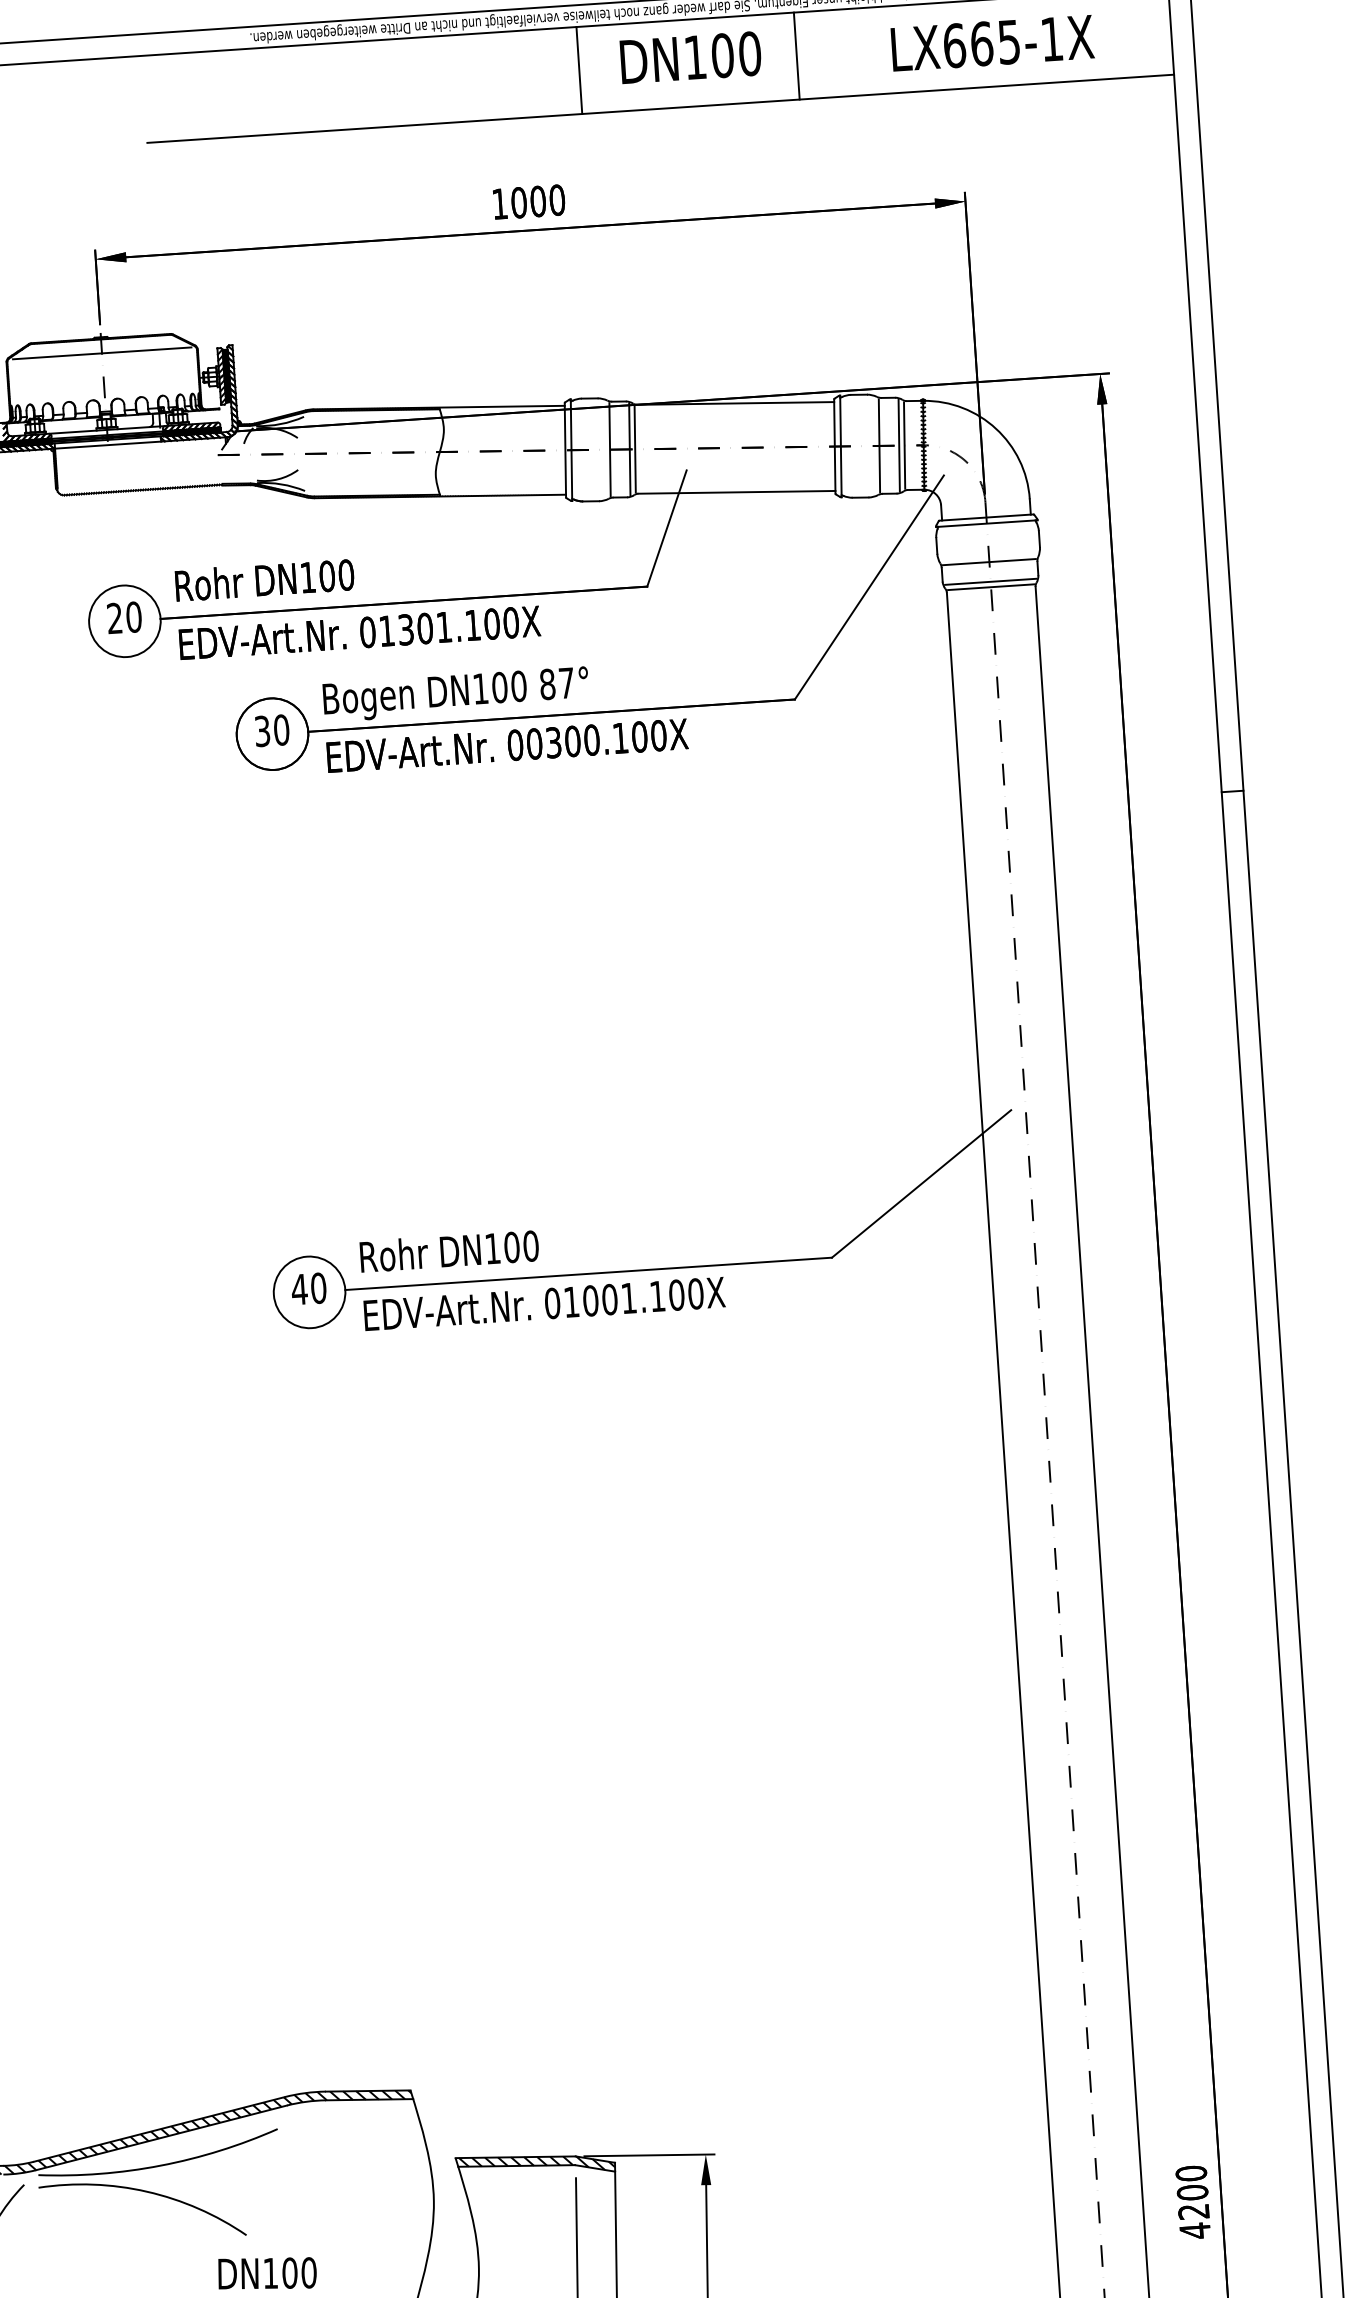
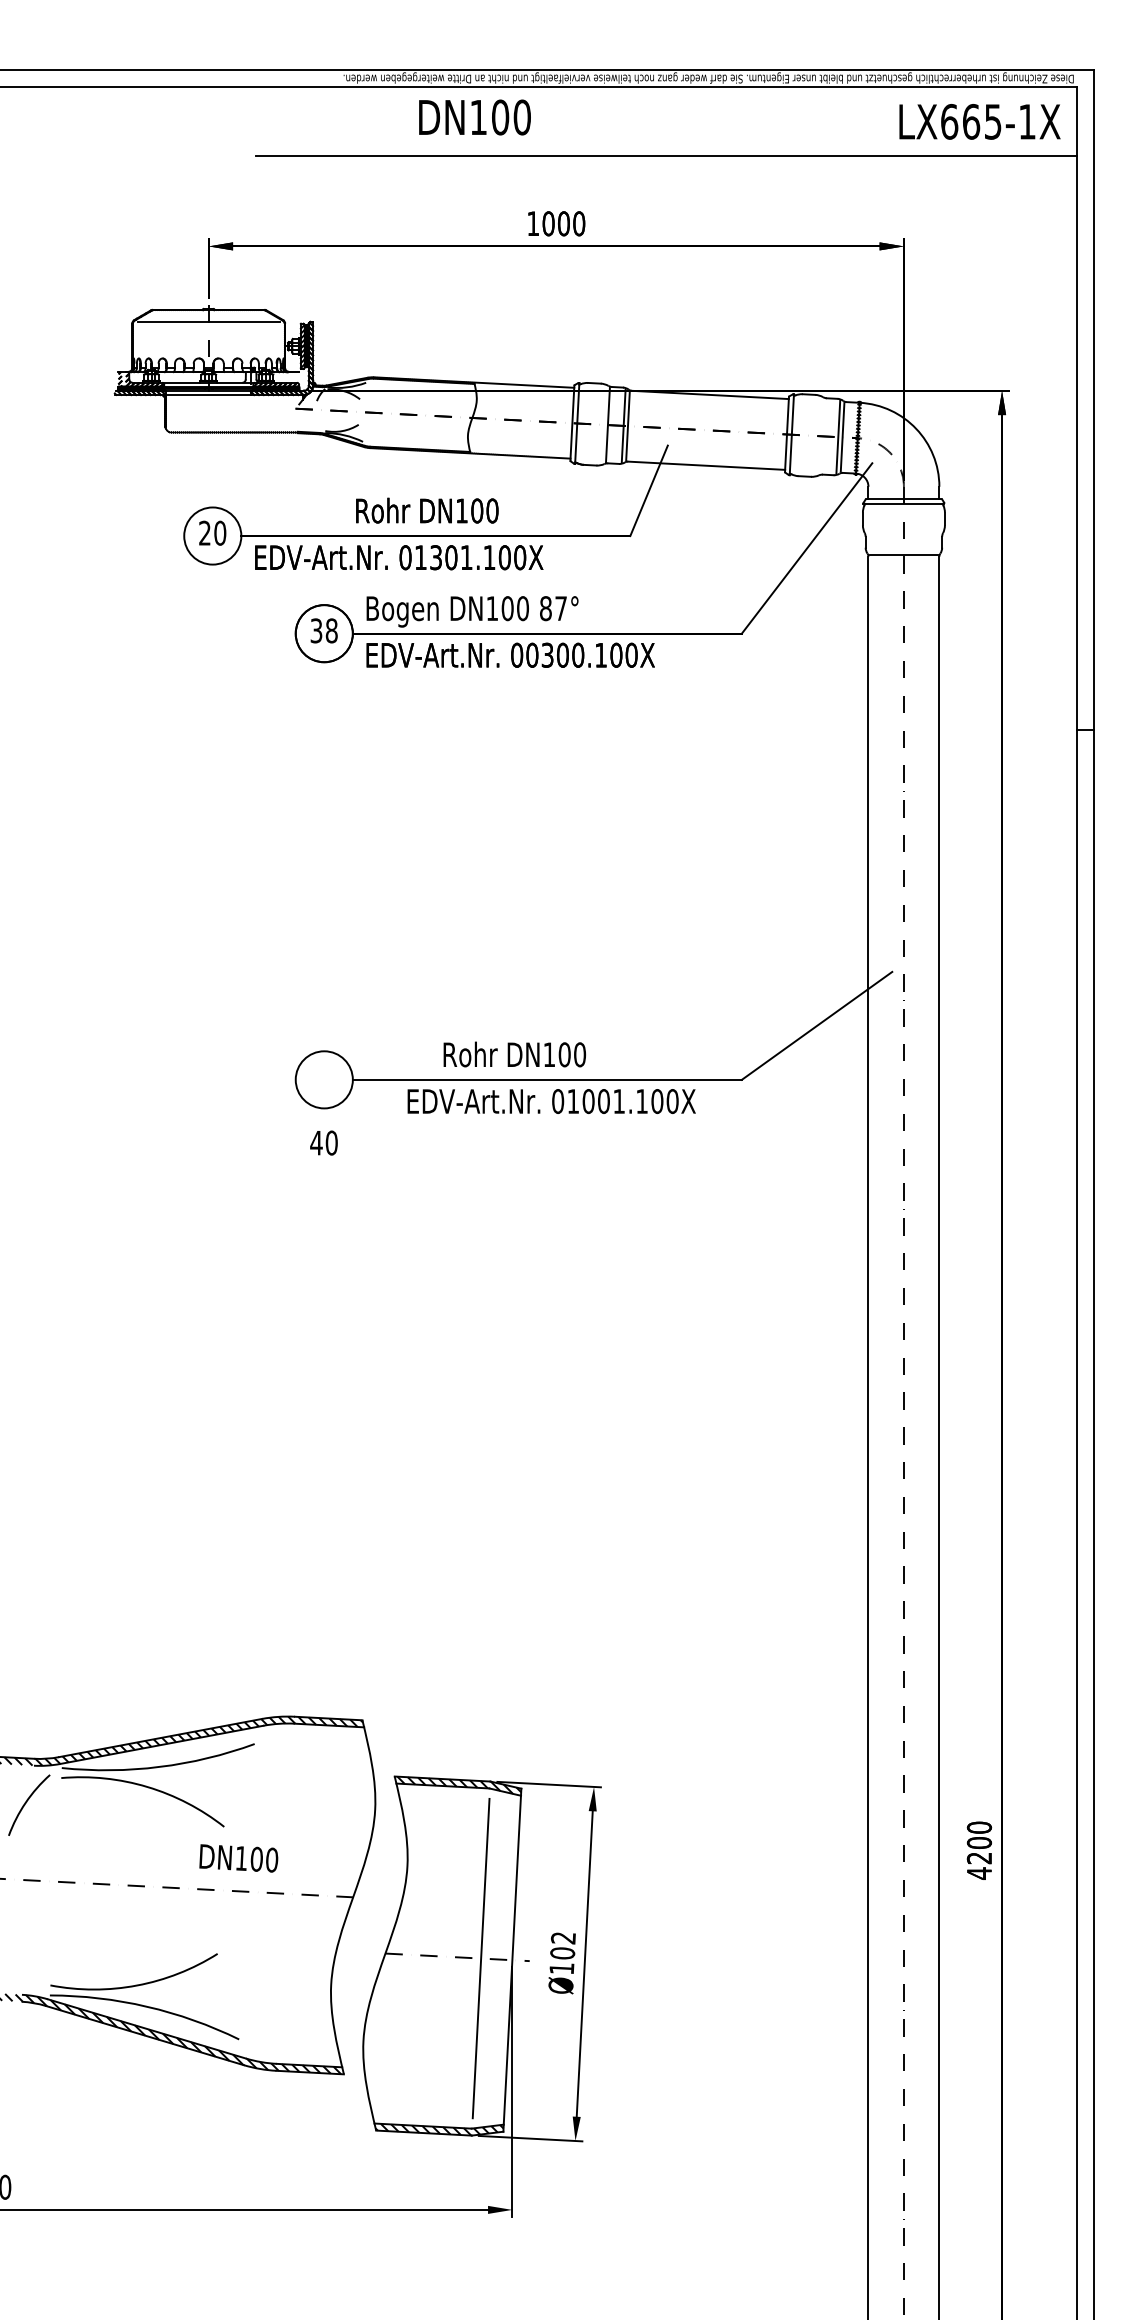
text: (992, 42) -> (979, 121), moved
line: (796, 55) -> (777, 121), removed
text: (690, 57) -> (474, 117), moved
line: (579, 70) -> (603, 121), removed
line: (879, 446) -> (822, 436), removed
line: (988, 561) -> (903, 534), removed
text: (265, 579) -> (427, 510), moved
line: (990, 582) -> (903, 550), removed
text: (281, 729) -> (331, 630), 30 -> 38
text: (449, 1251) -> (514, 1054), moved
text: (308, 1288) -> (323, 1142), moved
text: (544, 1303) -> (551, 1101), moved

